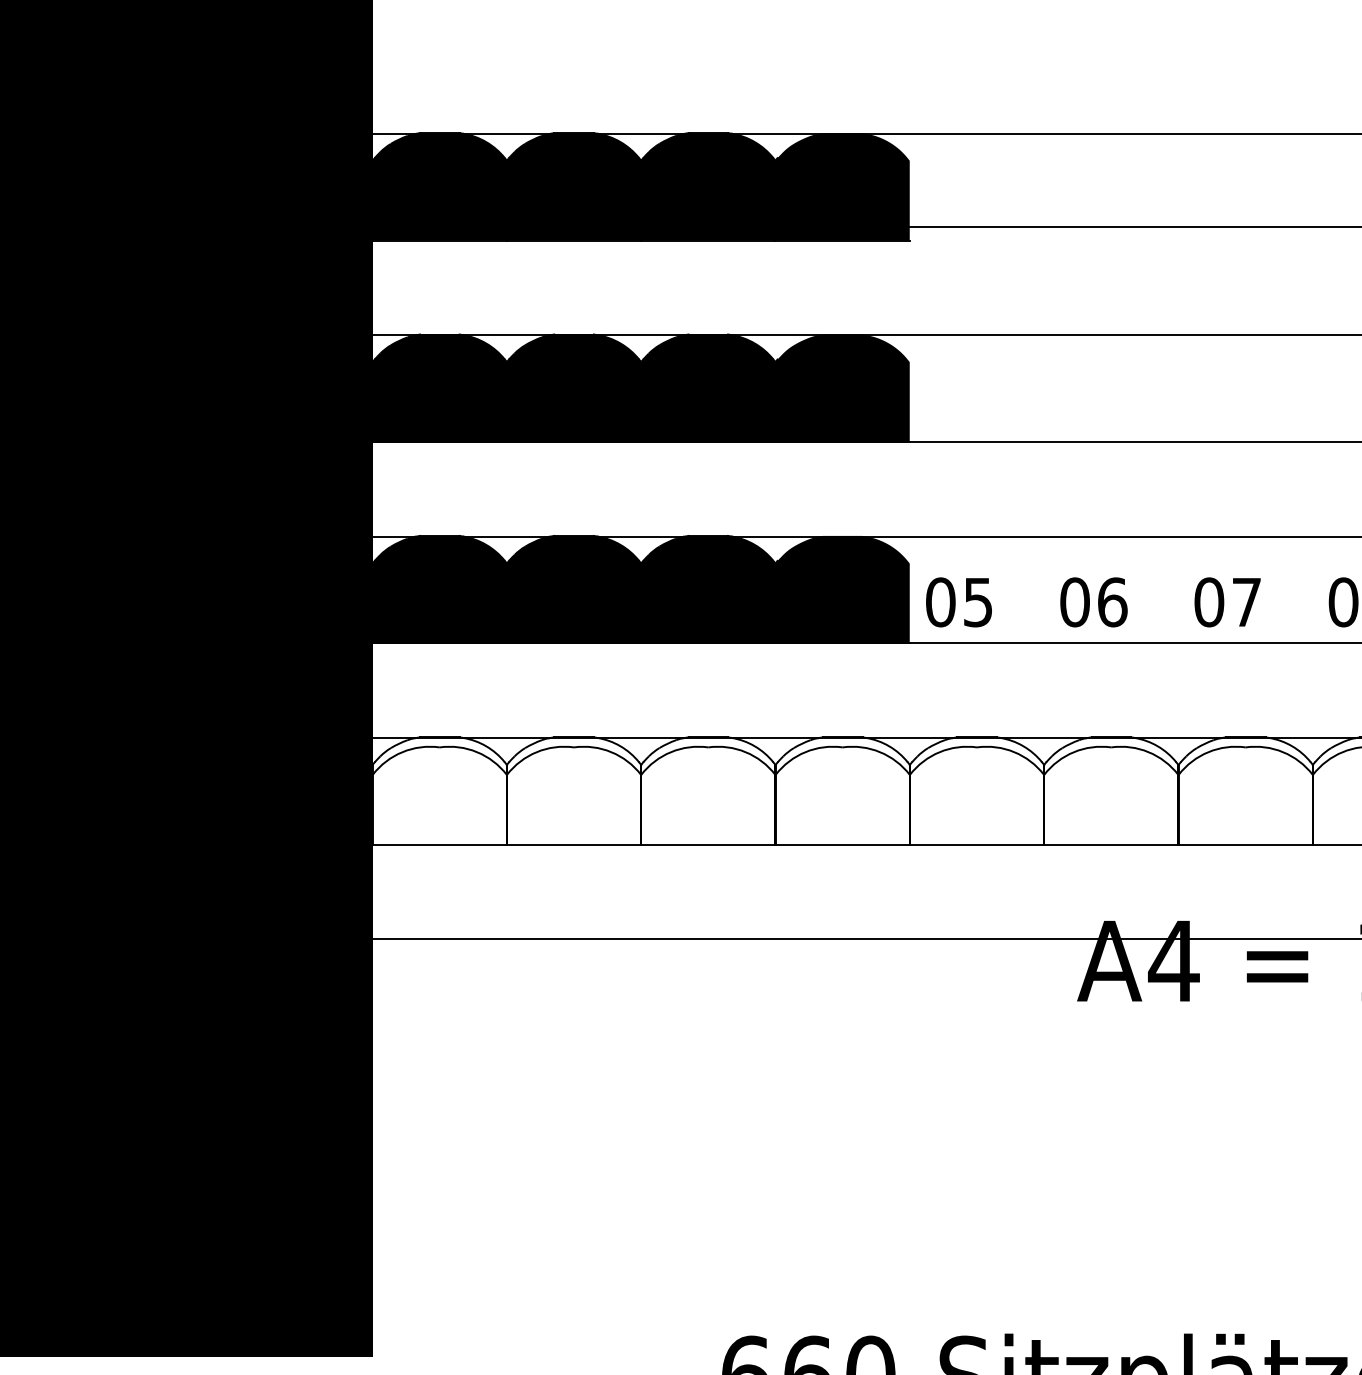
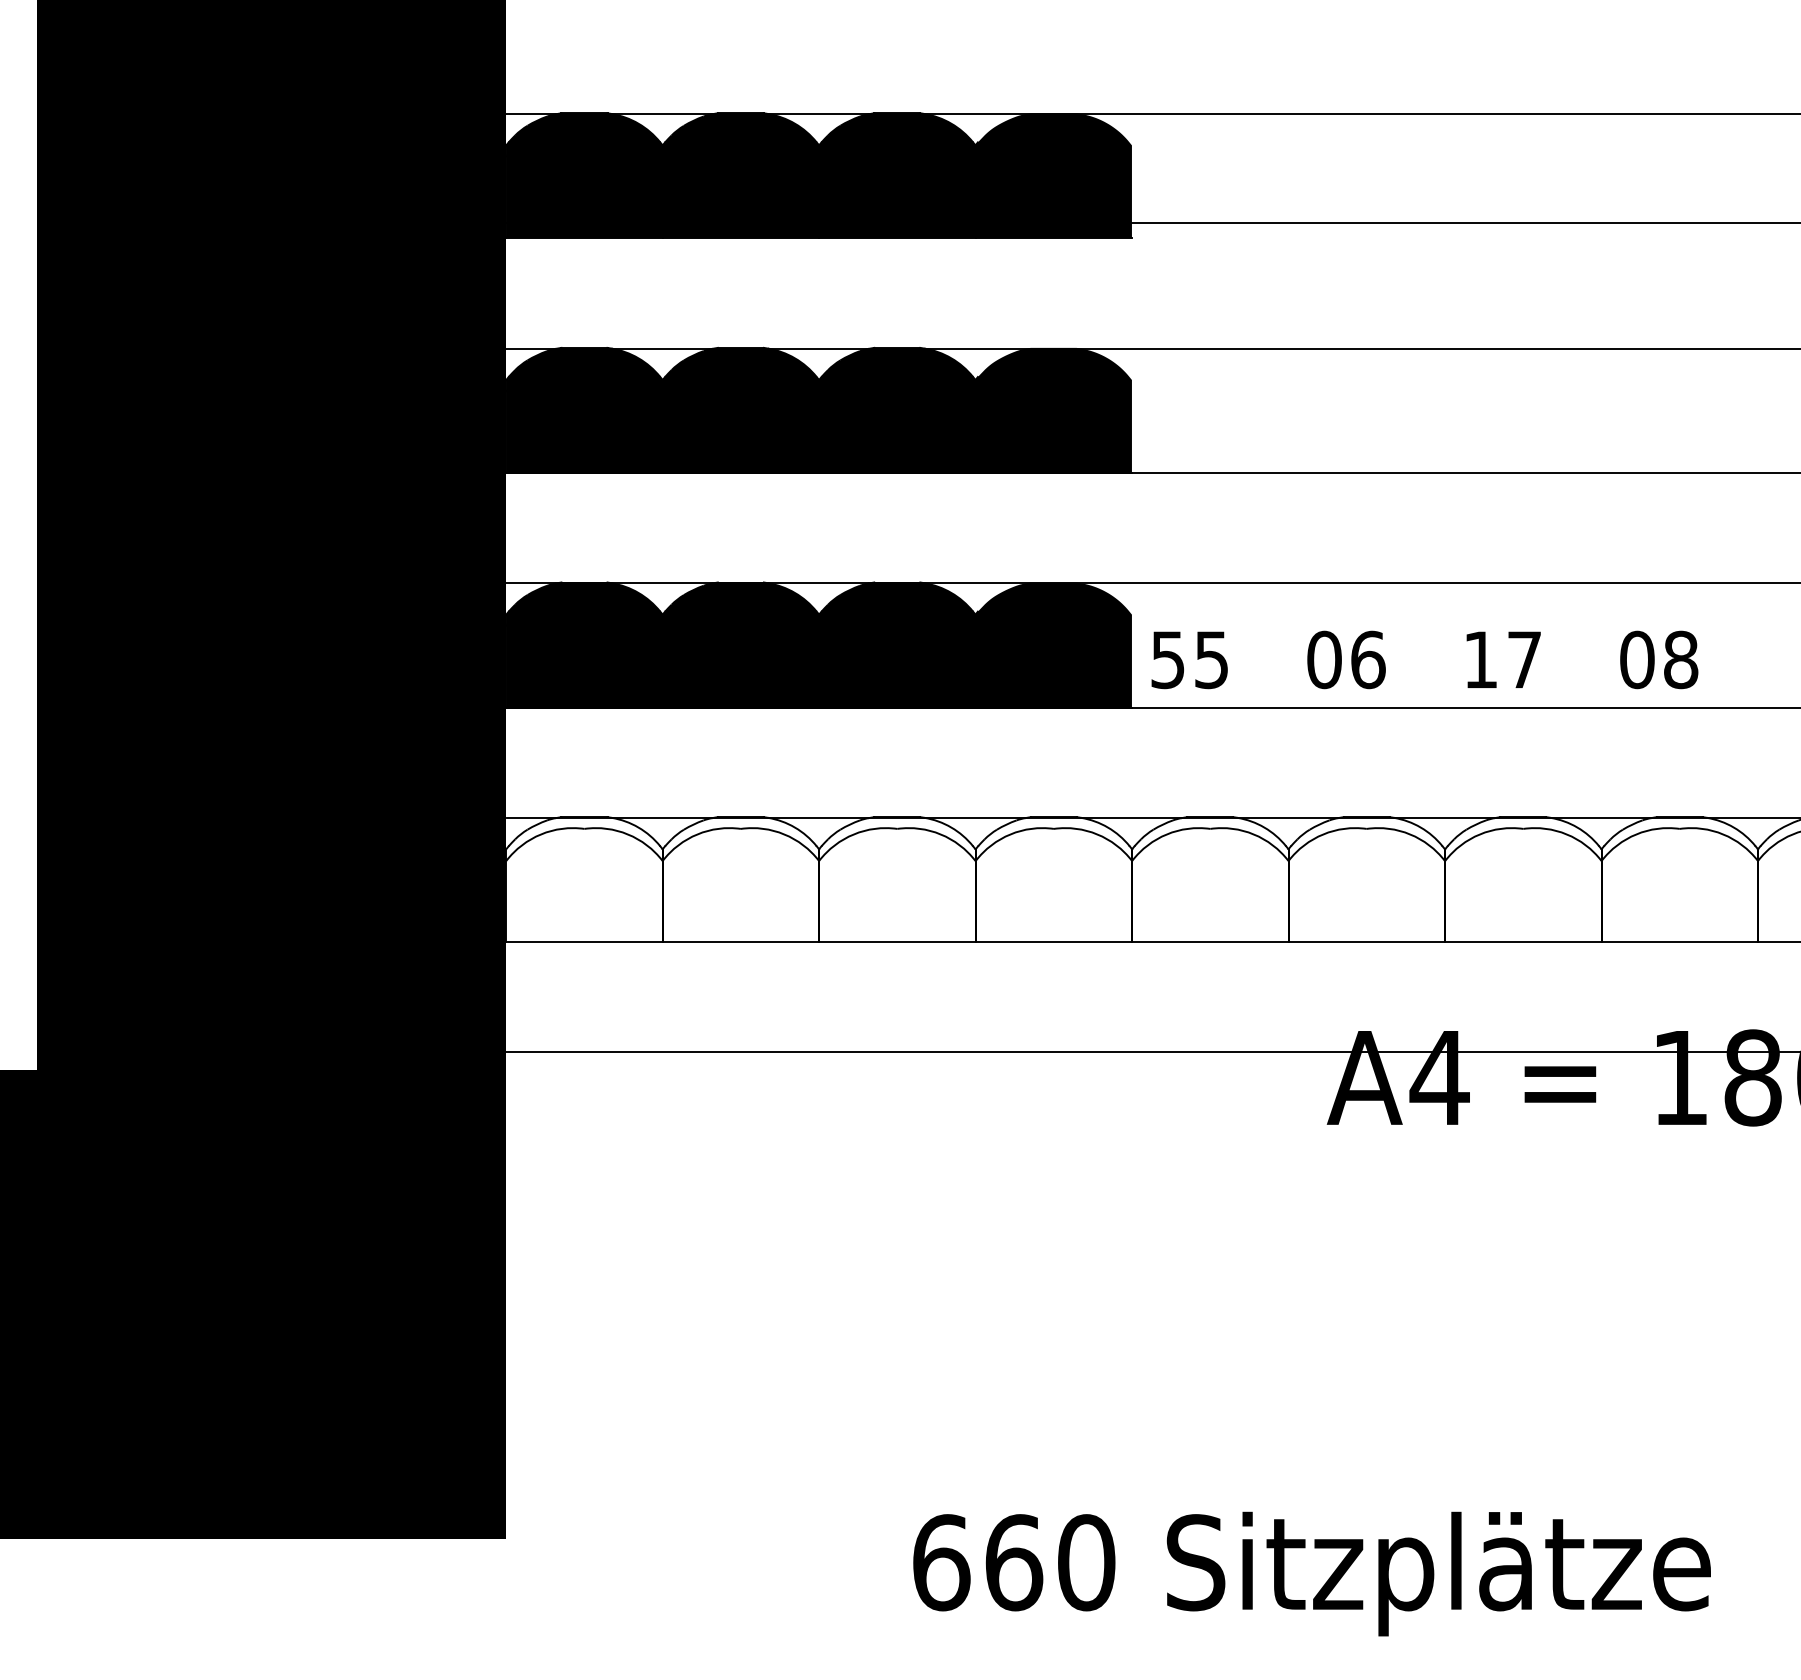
text: (941, 602) -> (1168, 659), 05 -> 55
text: (1208, 602) -> (1480, 659), 07 -> 17

